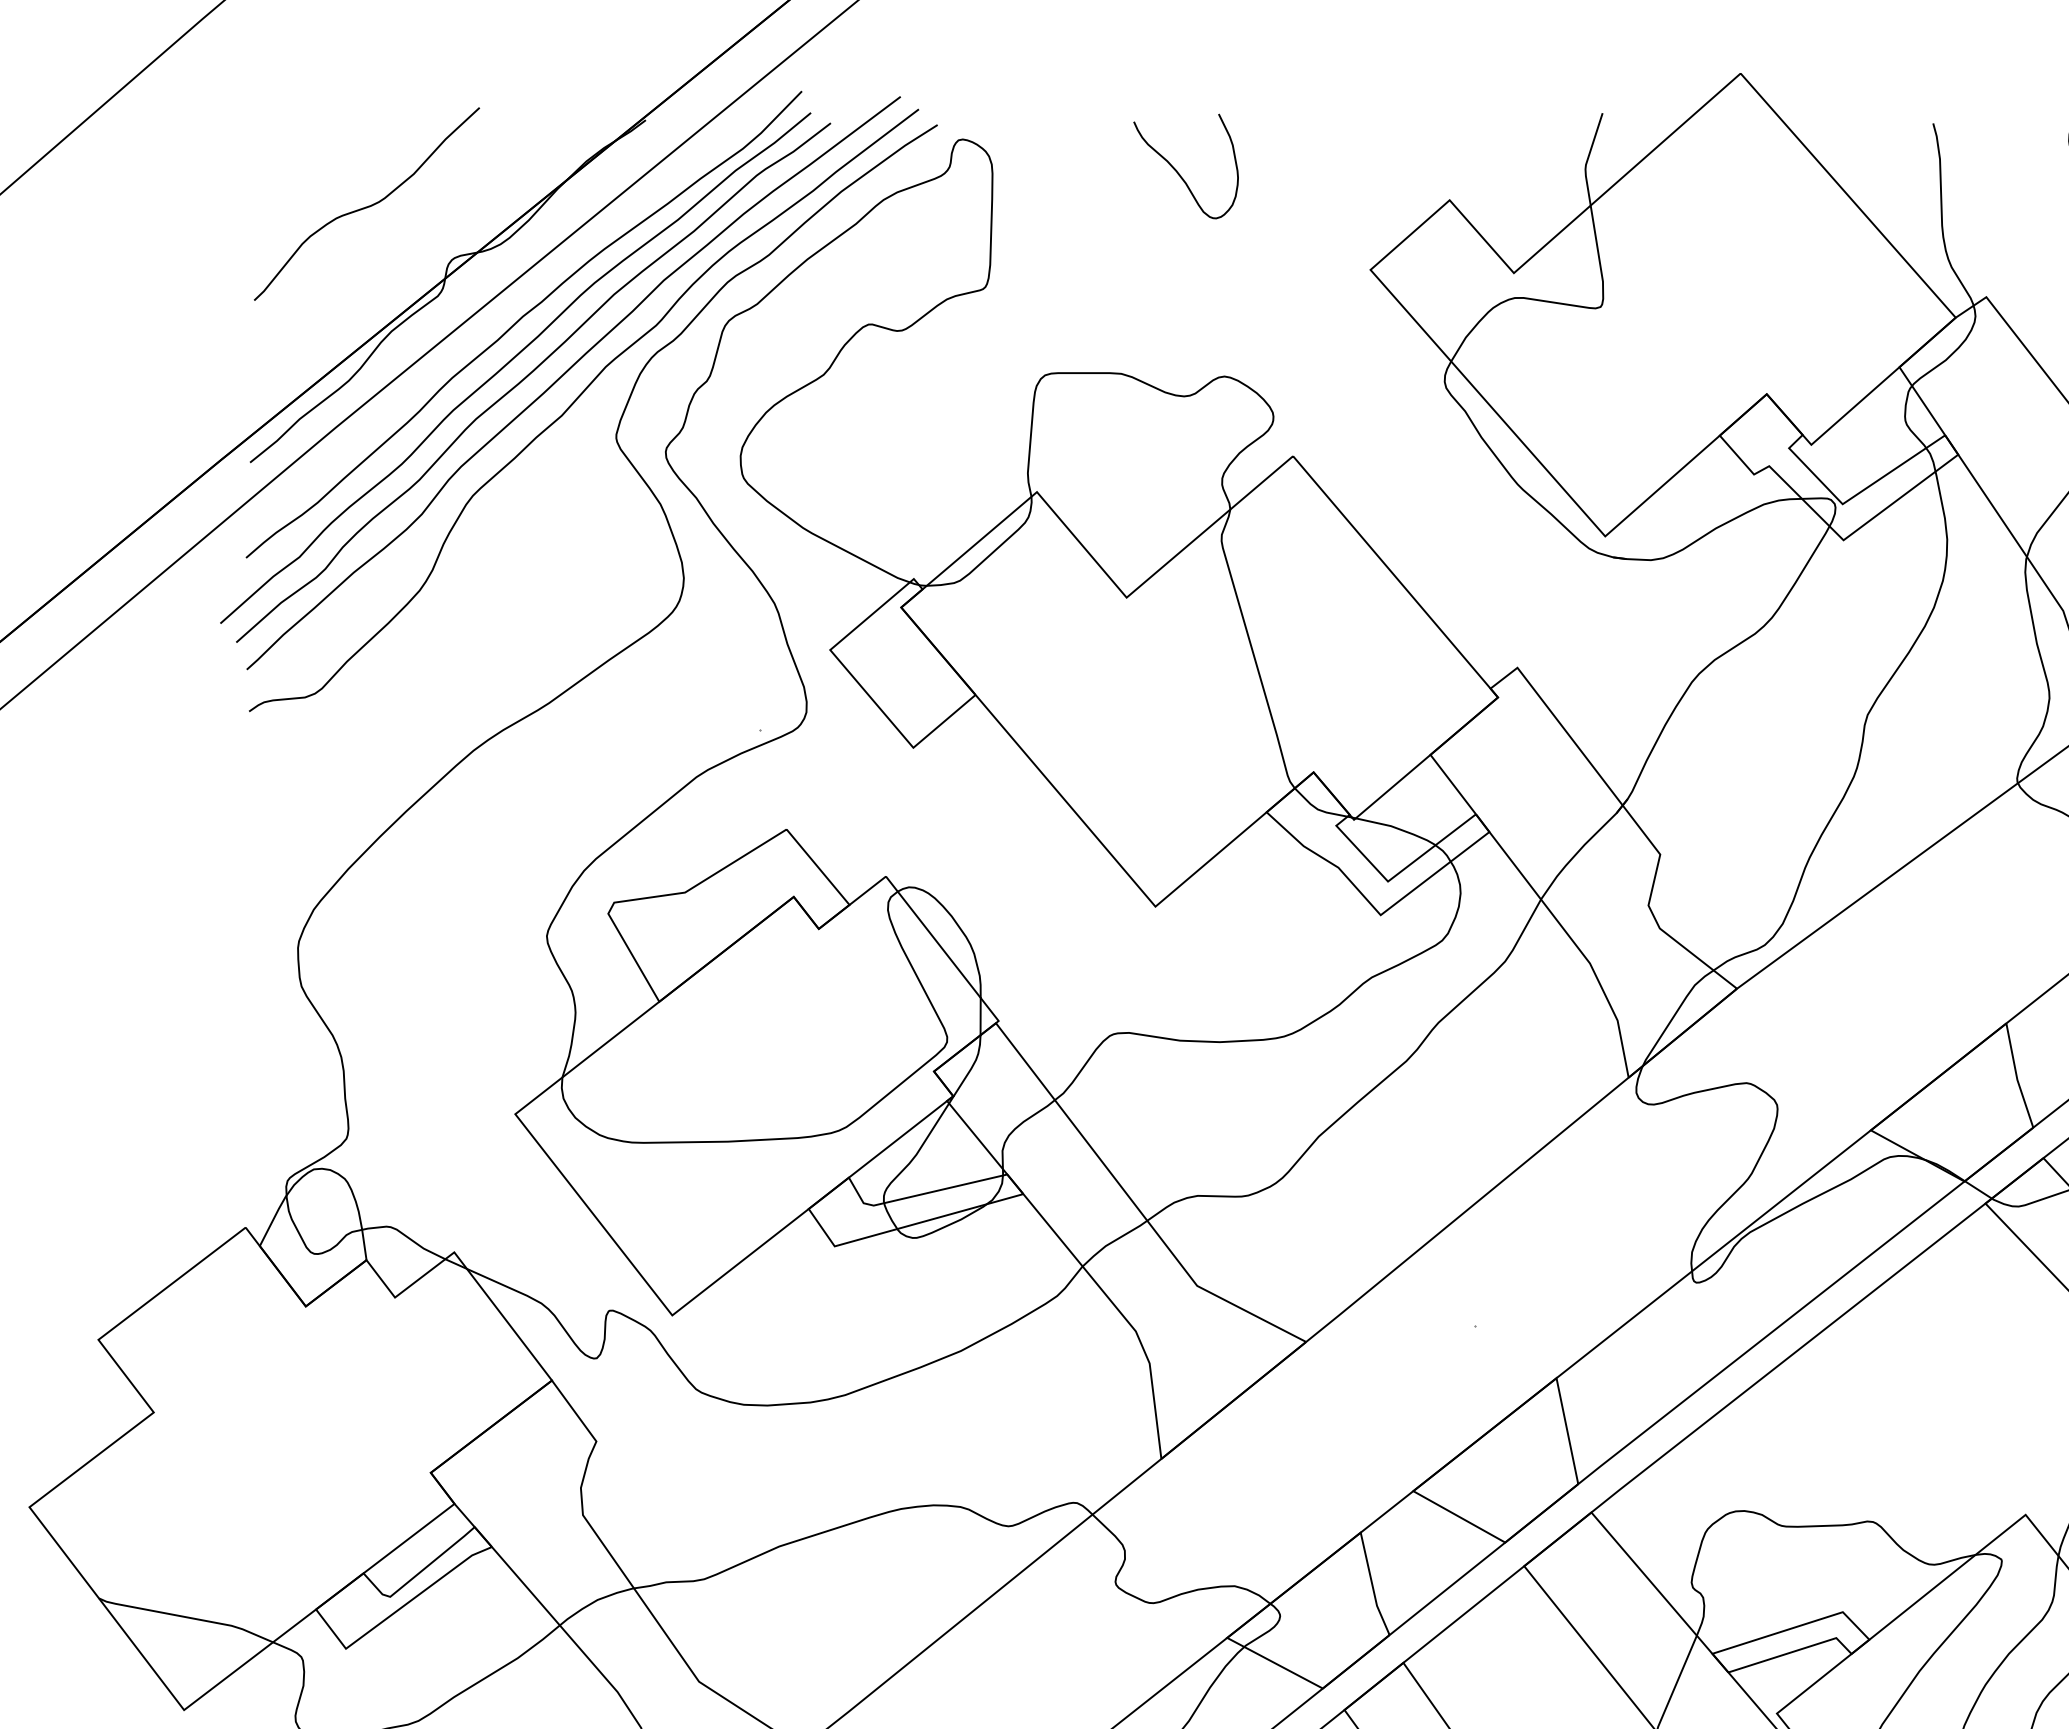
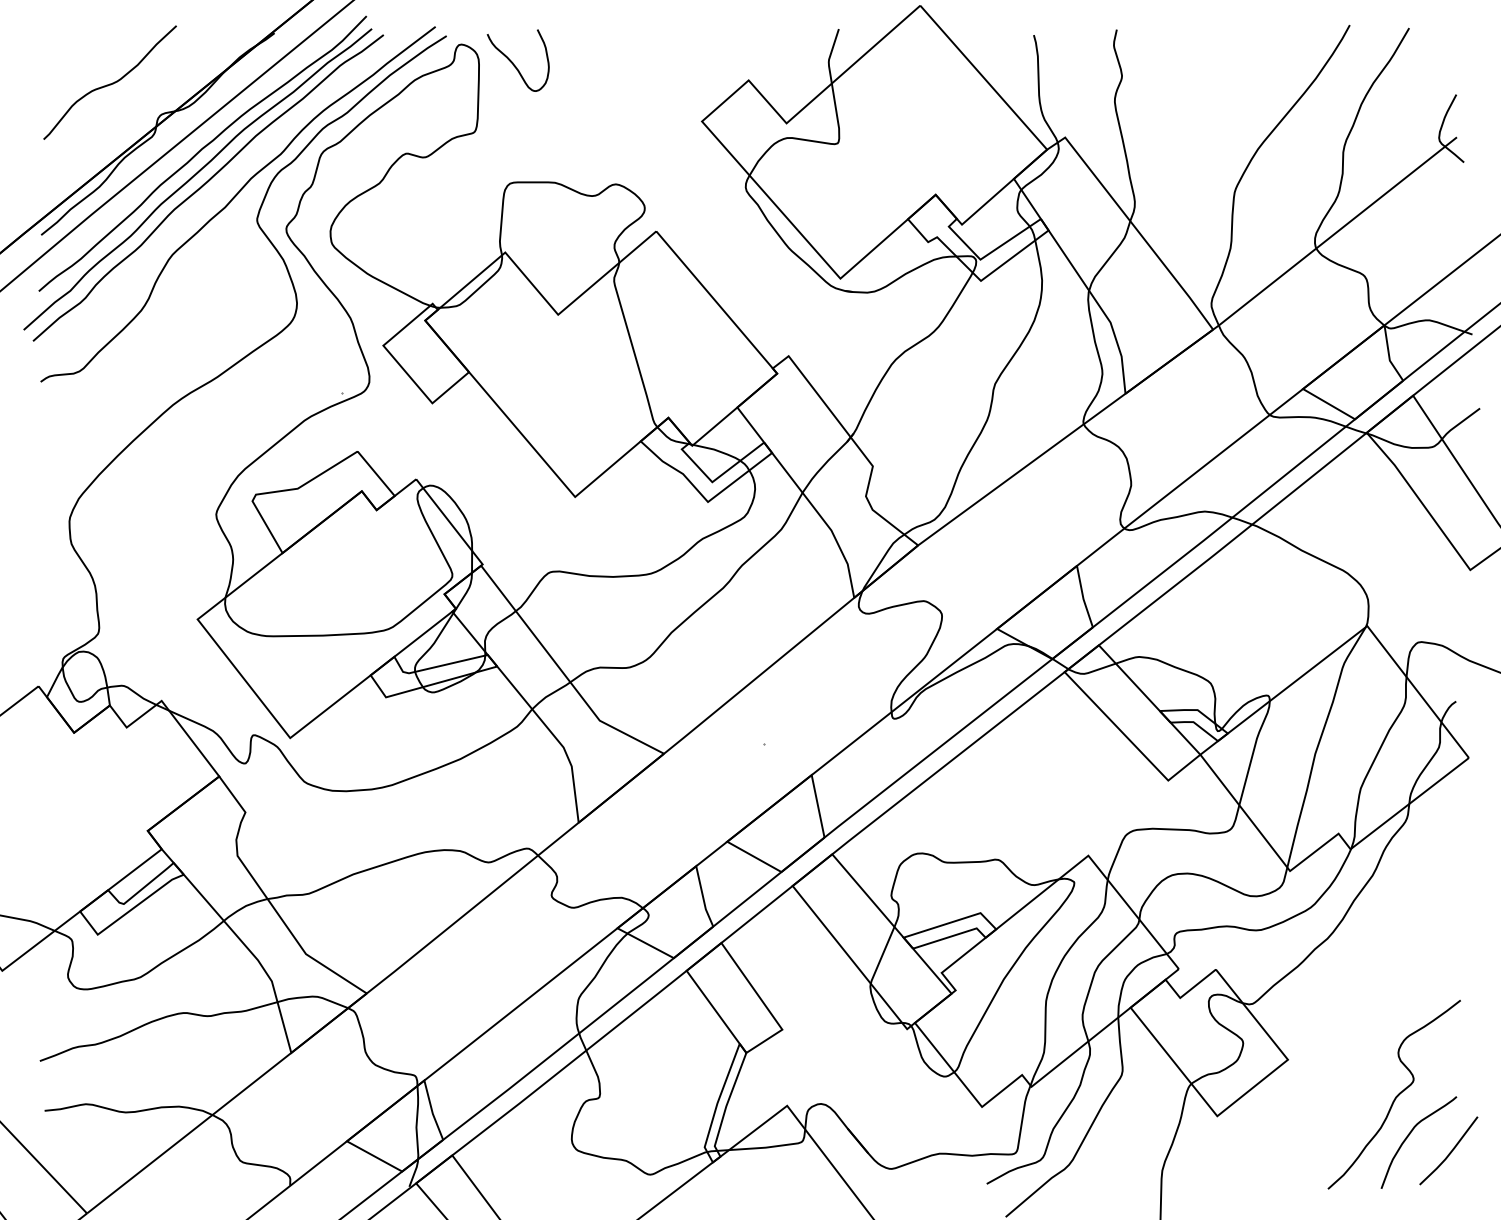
curve: (1178, 169) -> (513, 62), moved
curve: (565, 375) -> (227, 183), removed

